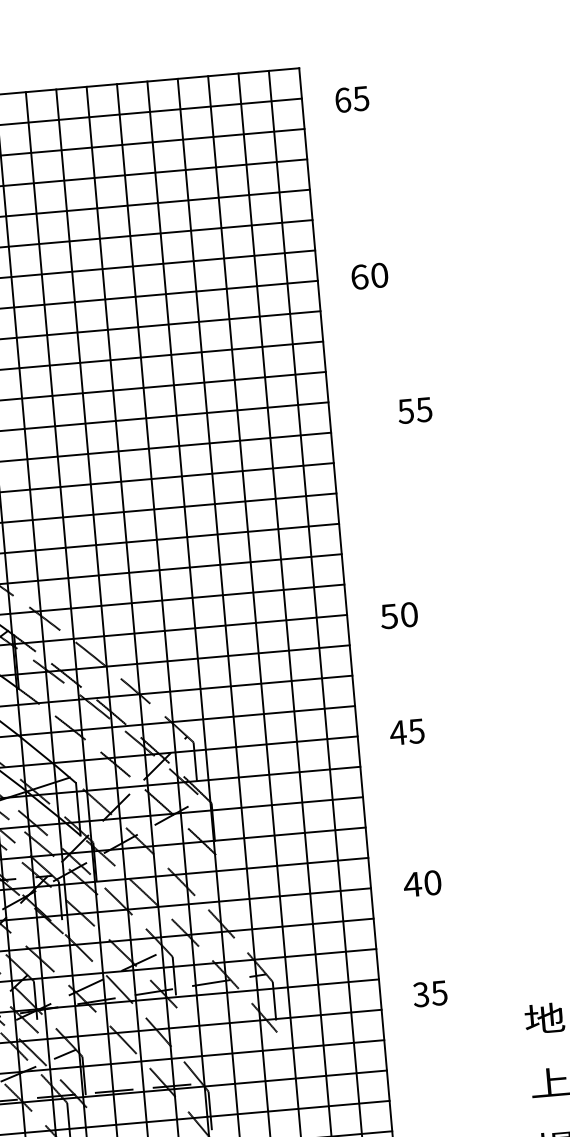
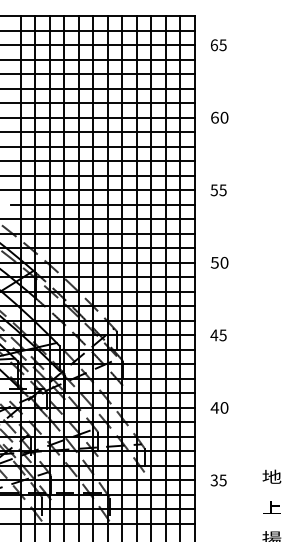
text: (351, 100) -> (218, 45), moved
text: (414, 410) -> (218, 190), moved
text: (398, 614) -> (219, 262), moved
text: (429, 994) -> (218, 480), moved

